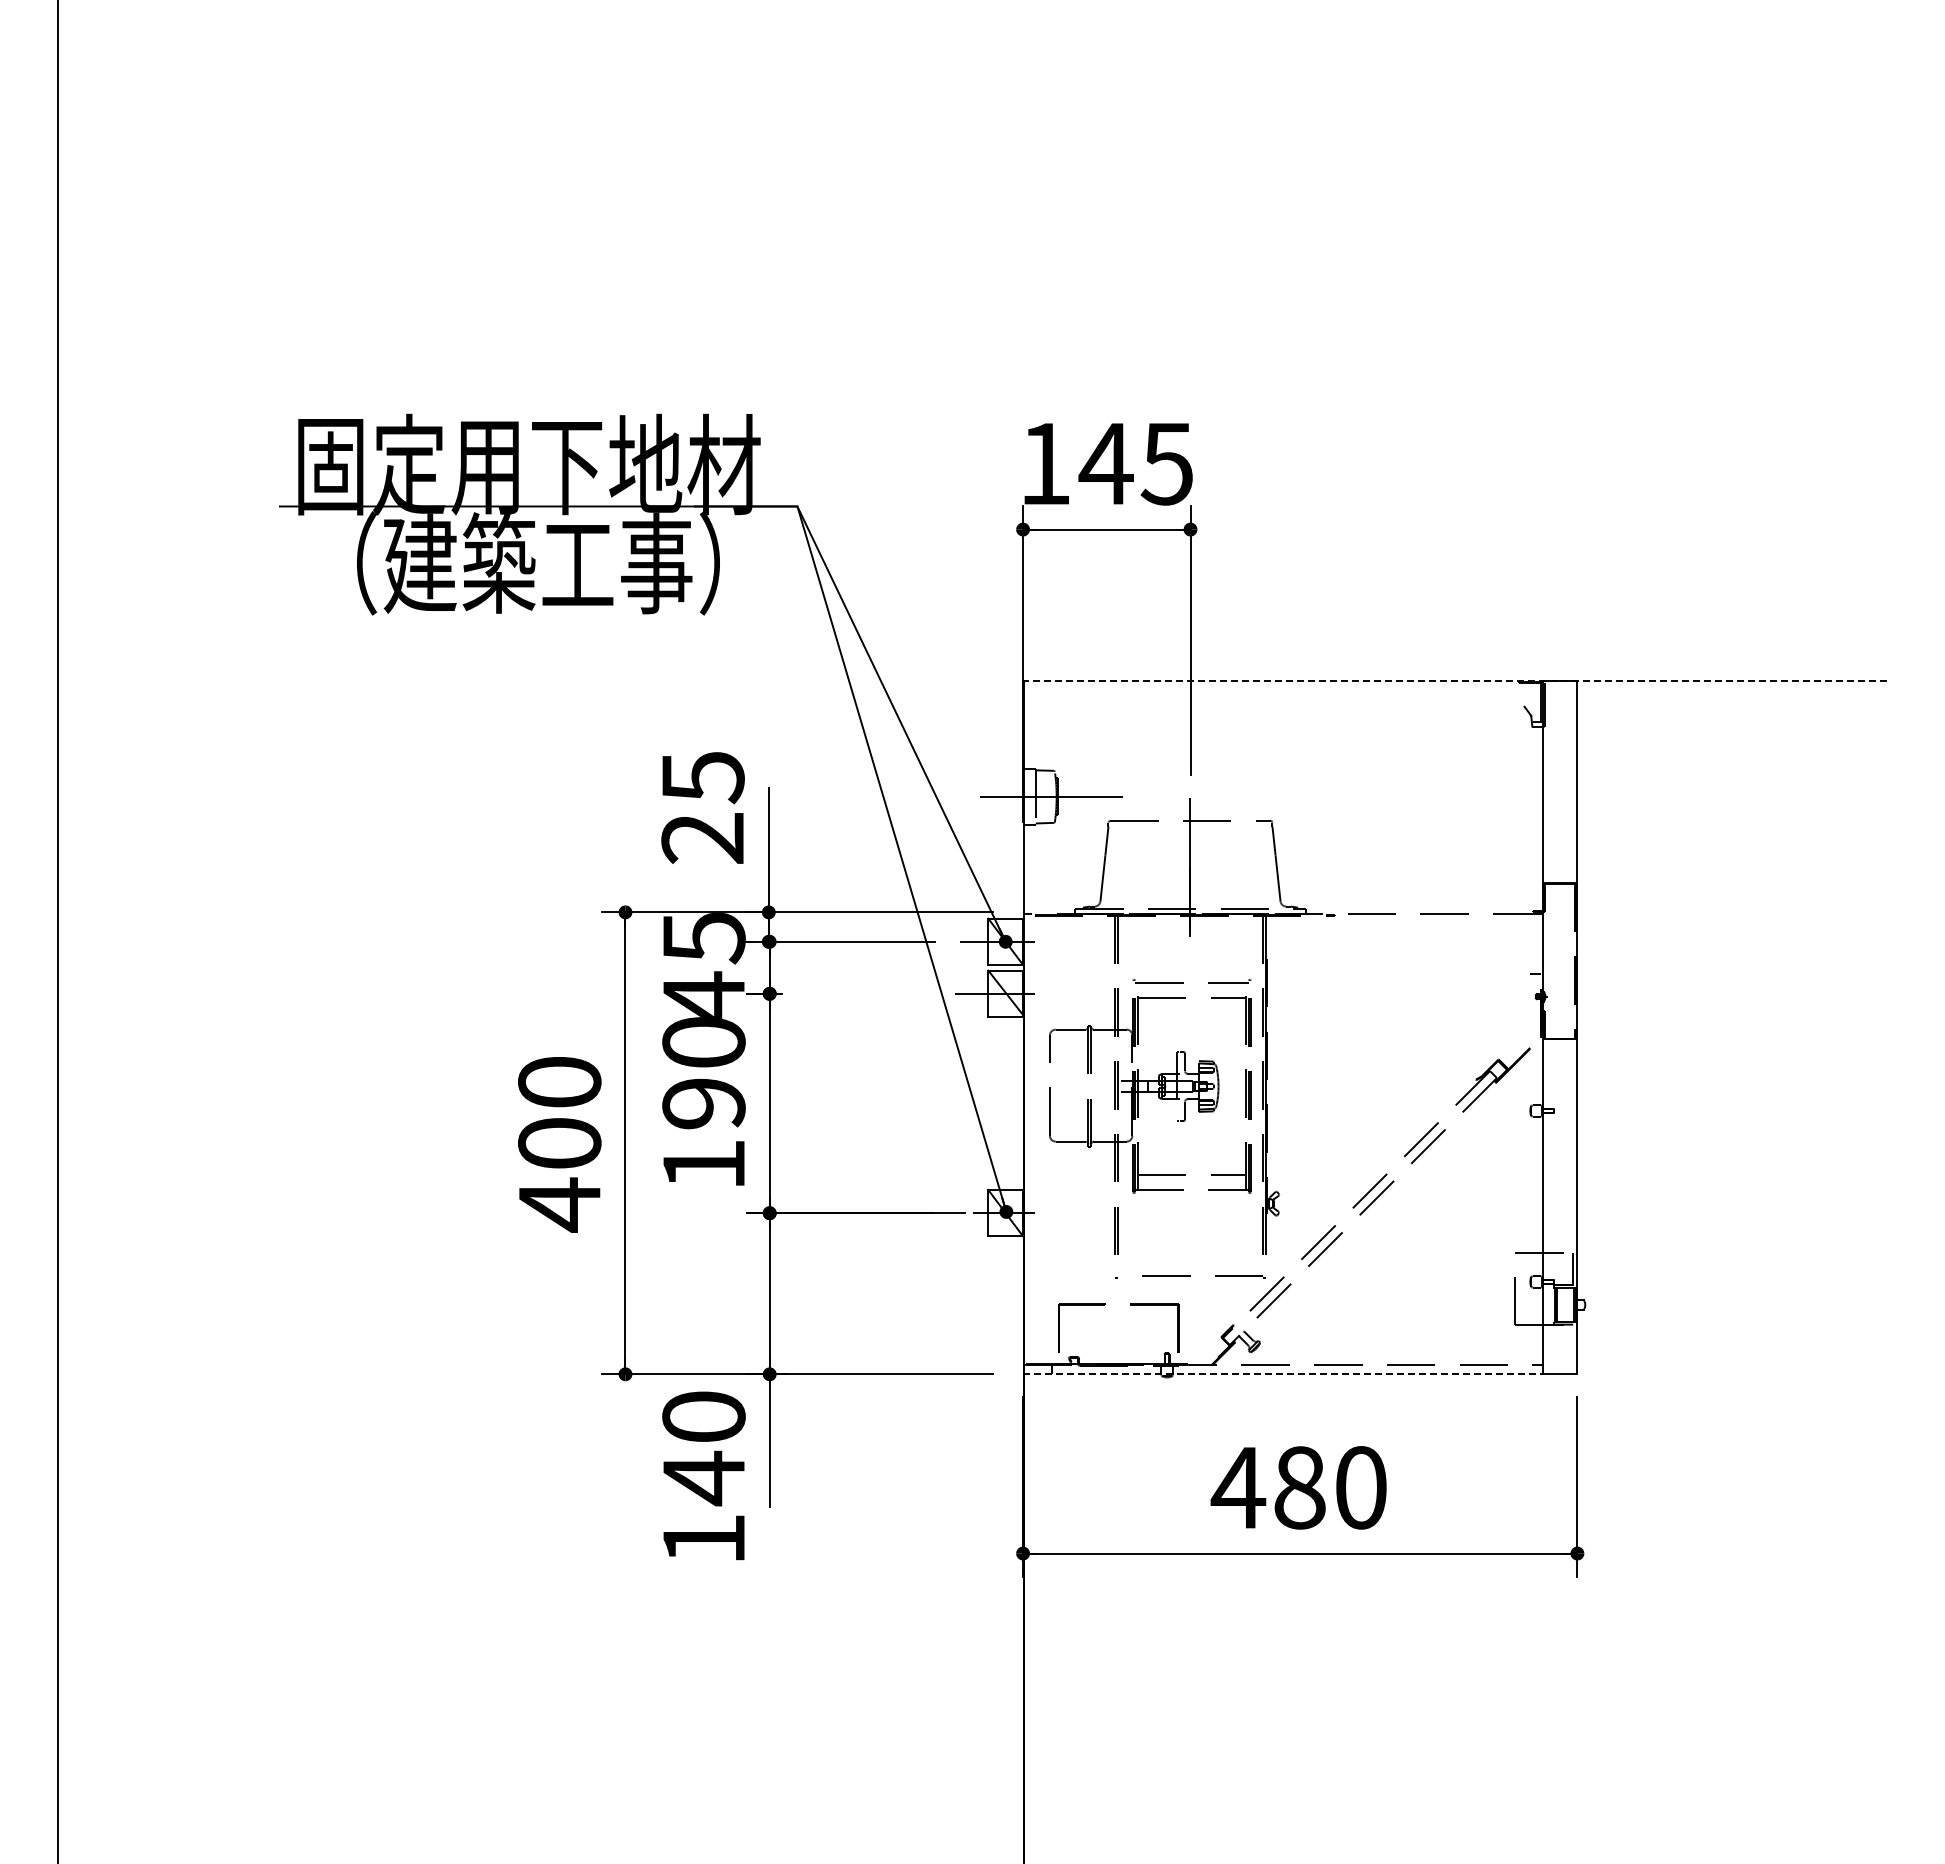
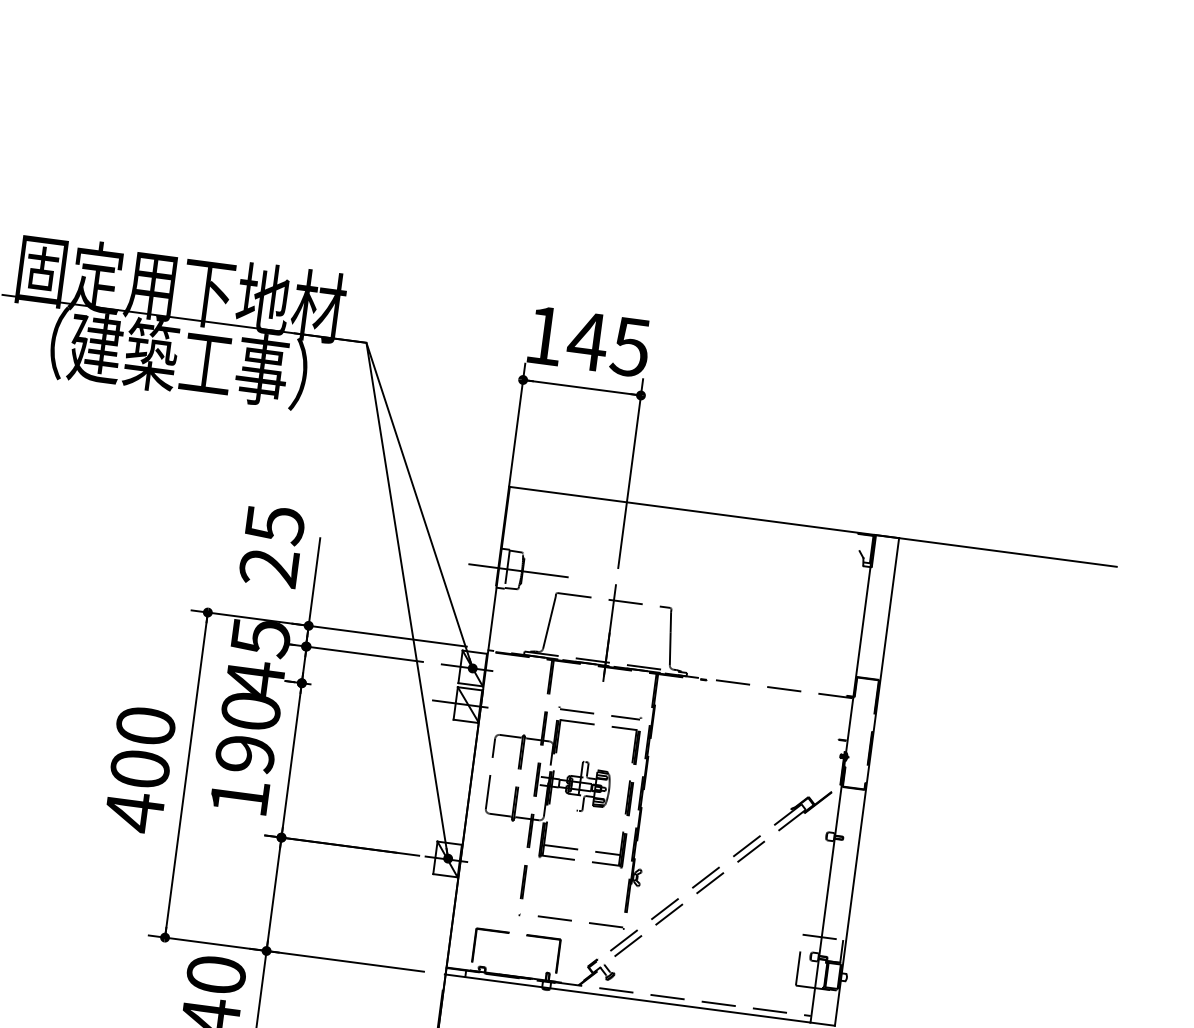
line: (1454, 681) -> (812, 526), dashed -> solid
line: (1282, 1374) -> (627, 998), dashed -> solid

